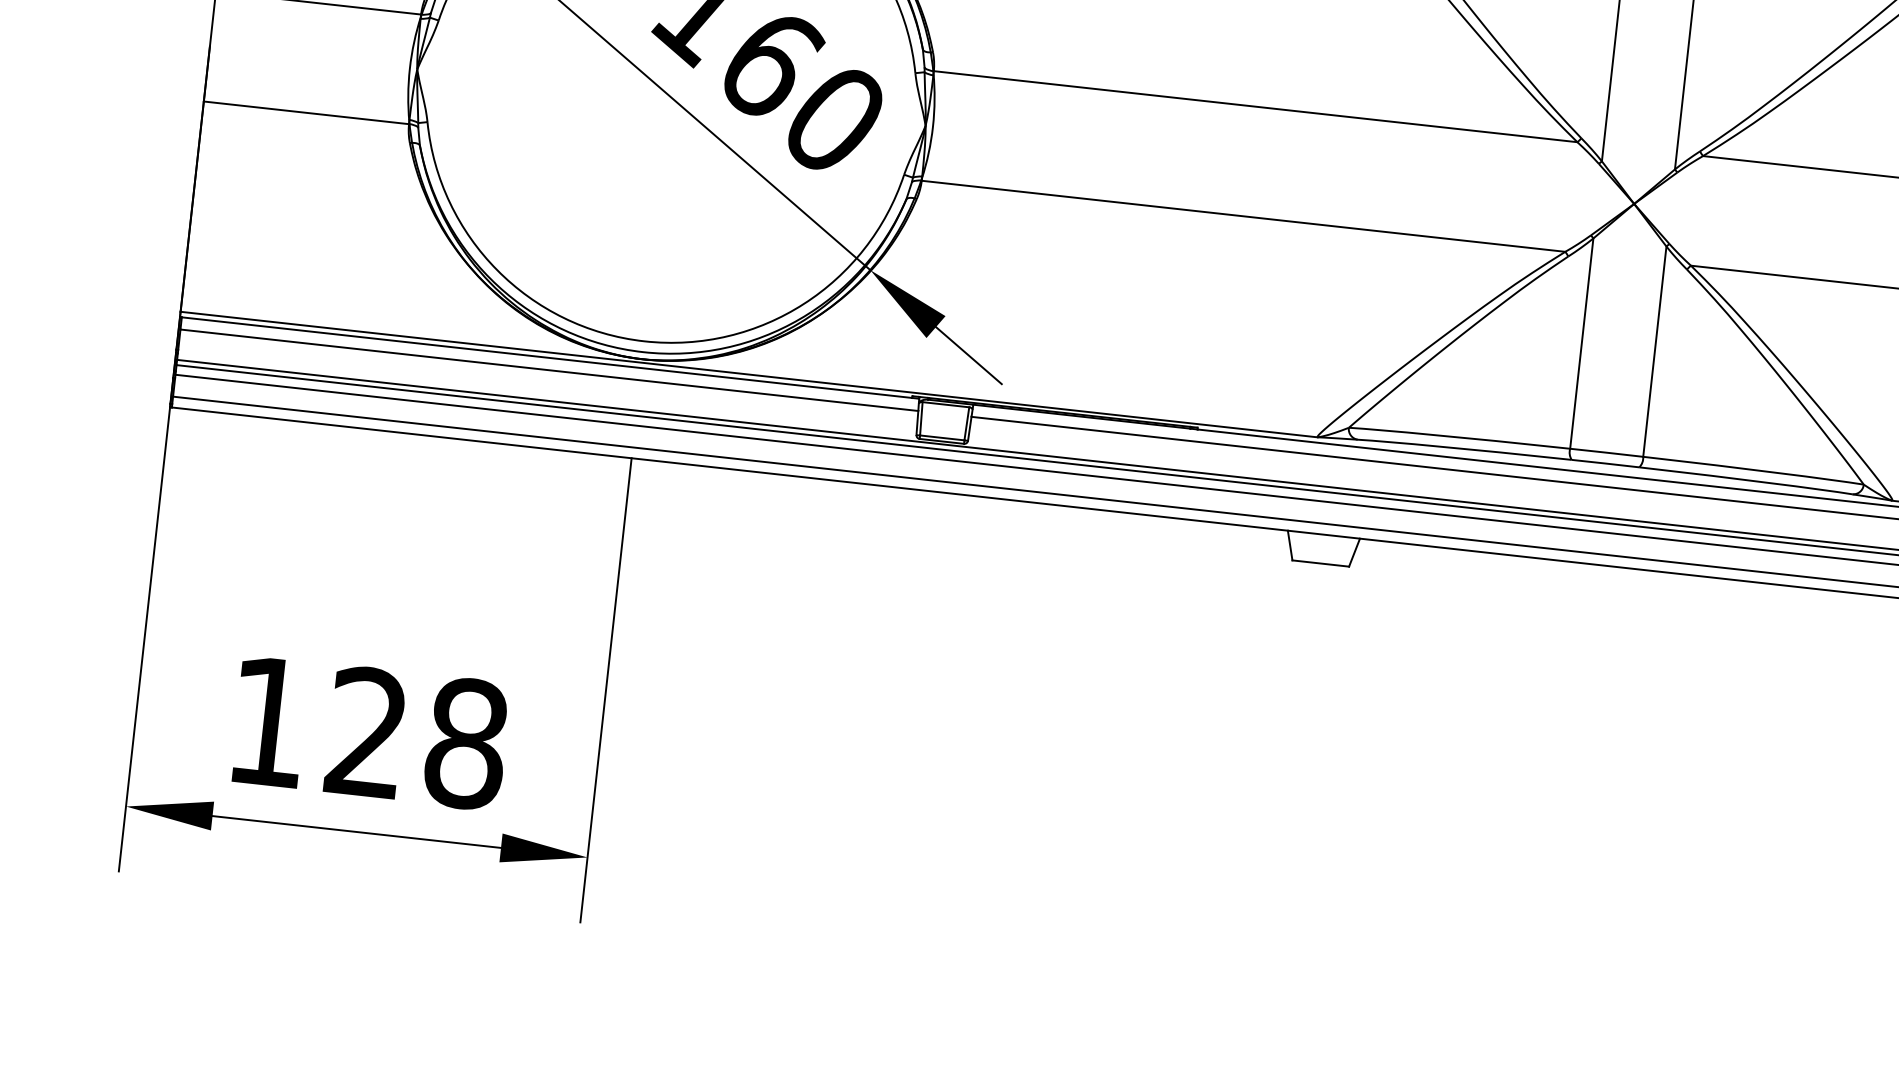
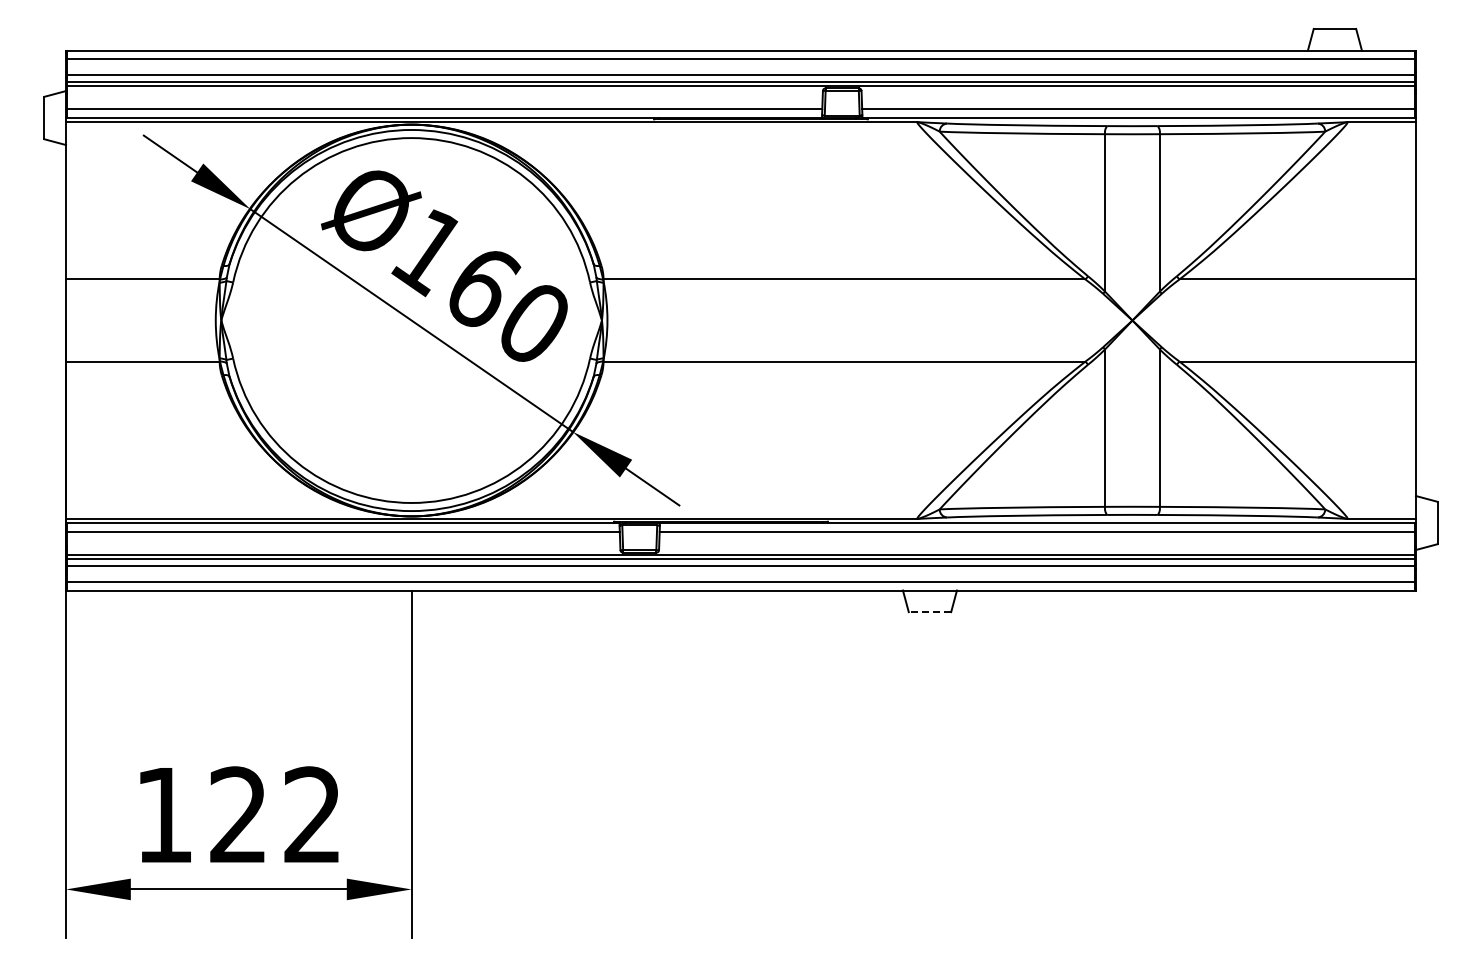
line: (1320, 563) -> (929, 612), solid -> dashed
text: (466, 744) -> (312, 815), 128 -> 122

